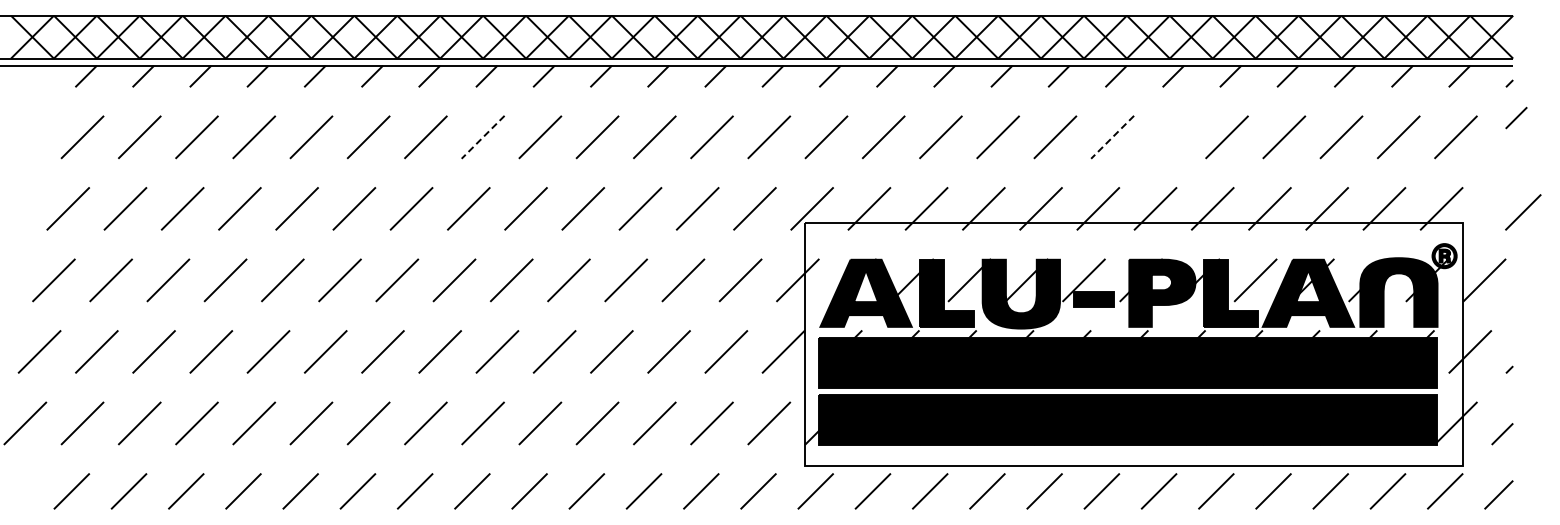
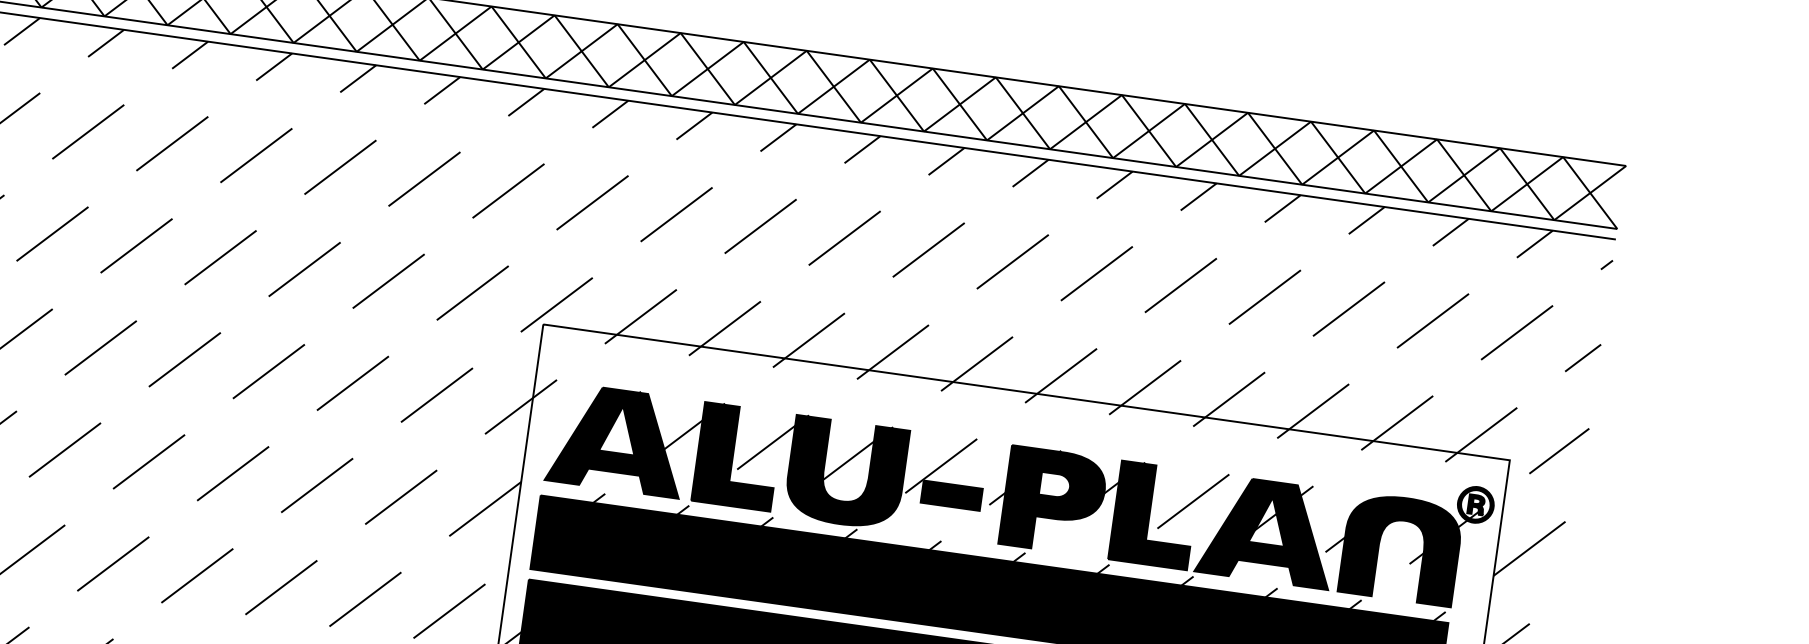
line: (1516, 117) -> (1583, 357), moved
line: (482, 137) -> (87, 132), dashed -> solid
line: (1112, 137) -> (1012, 262), dashed -> solid
line: (1169, 137) -> (1096, 273), added
line: (1523, 212) -> (1559, 451), moved

